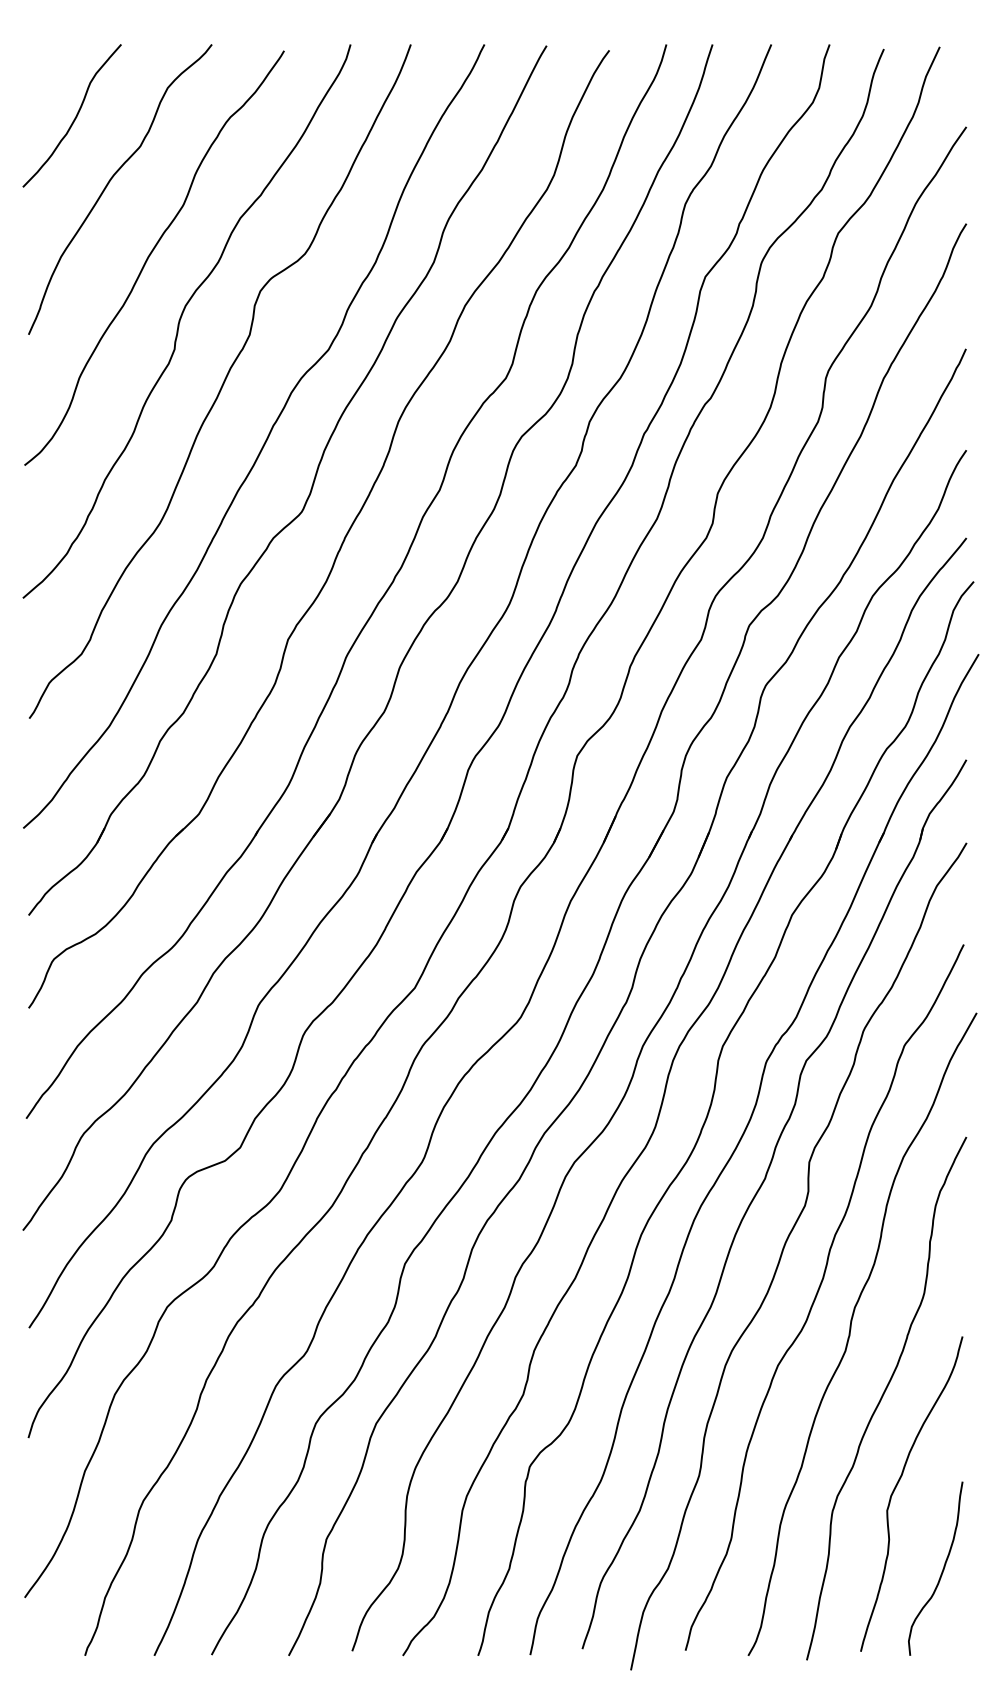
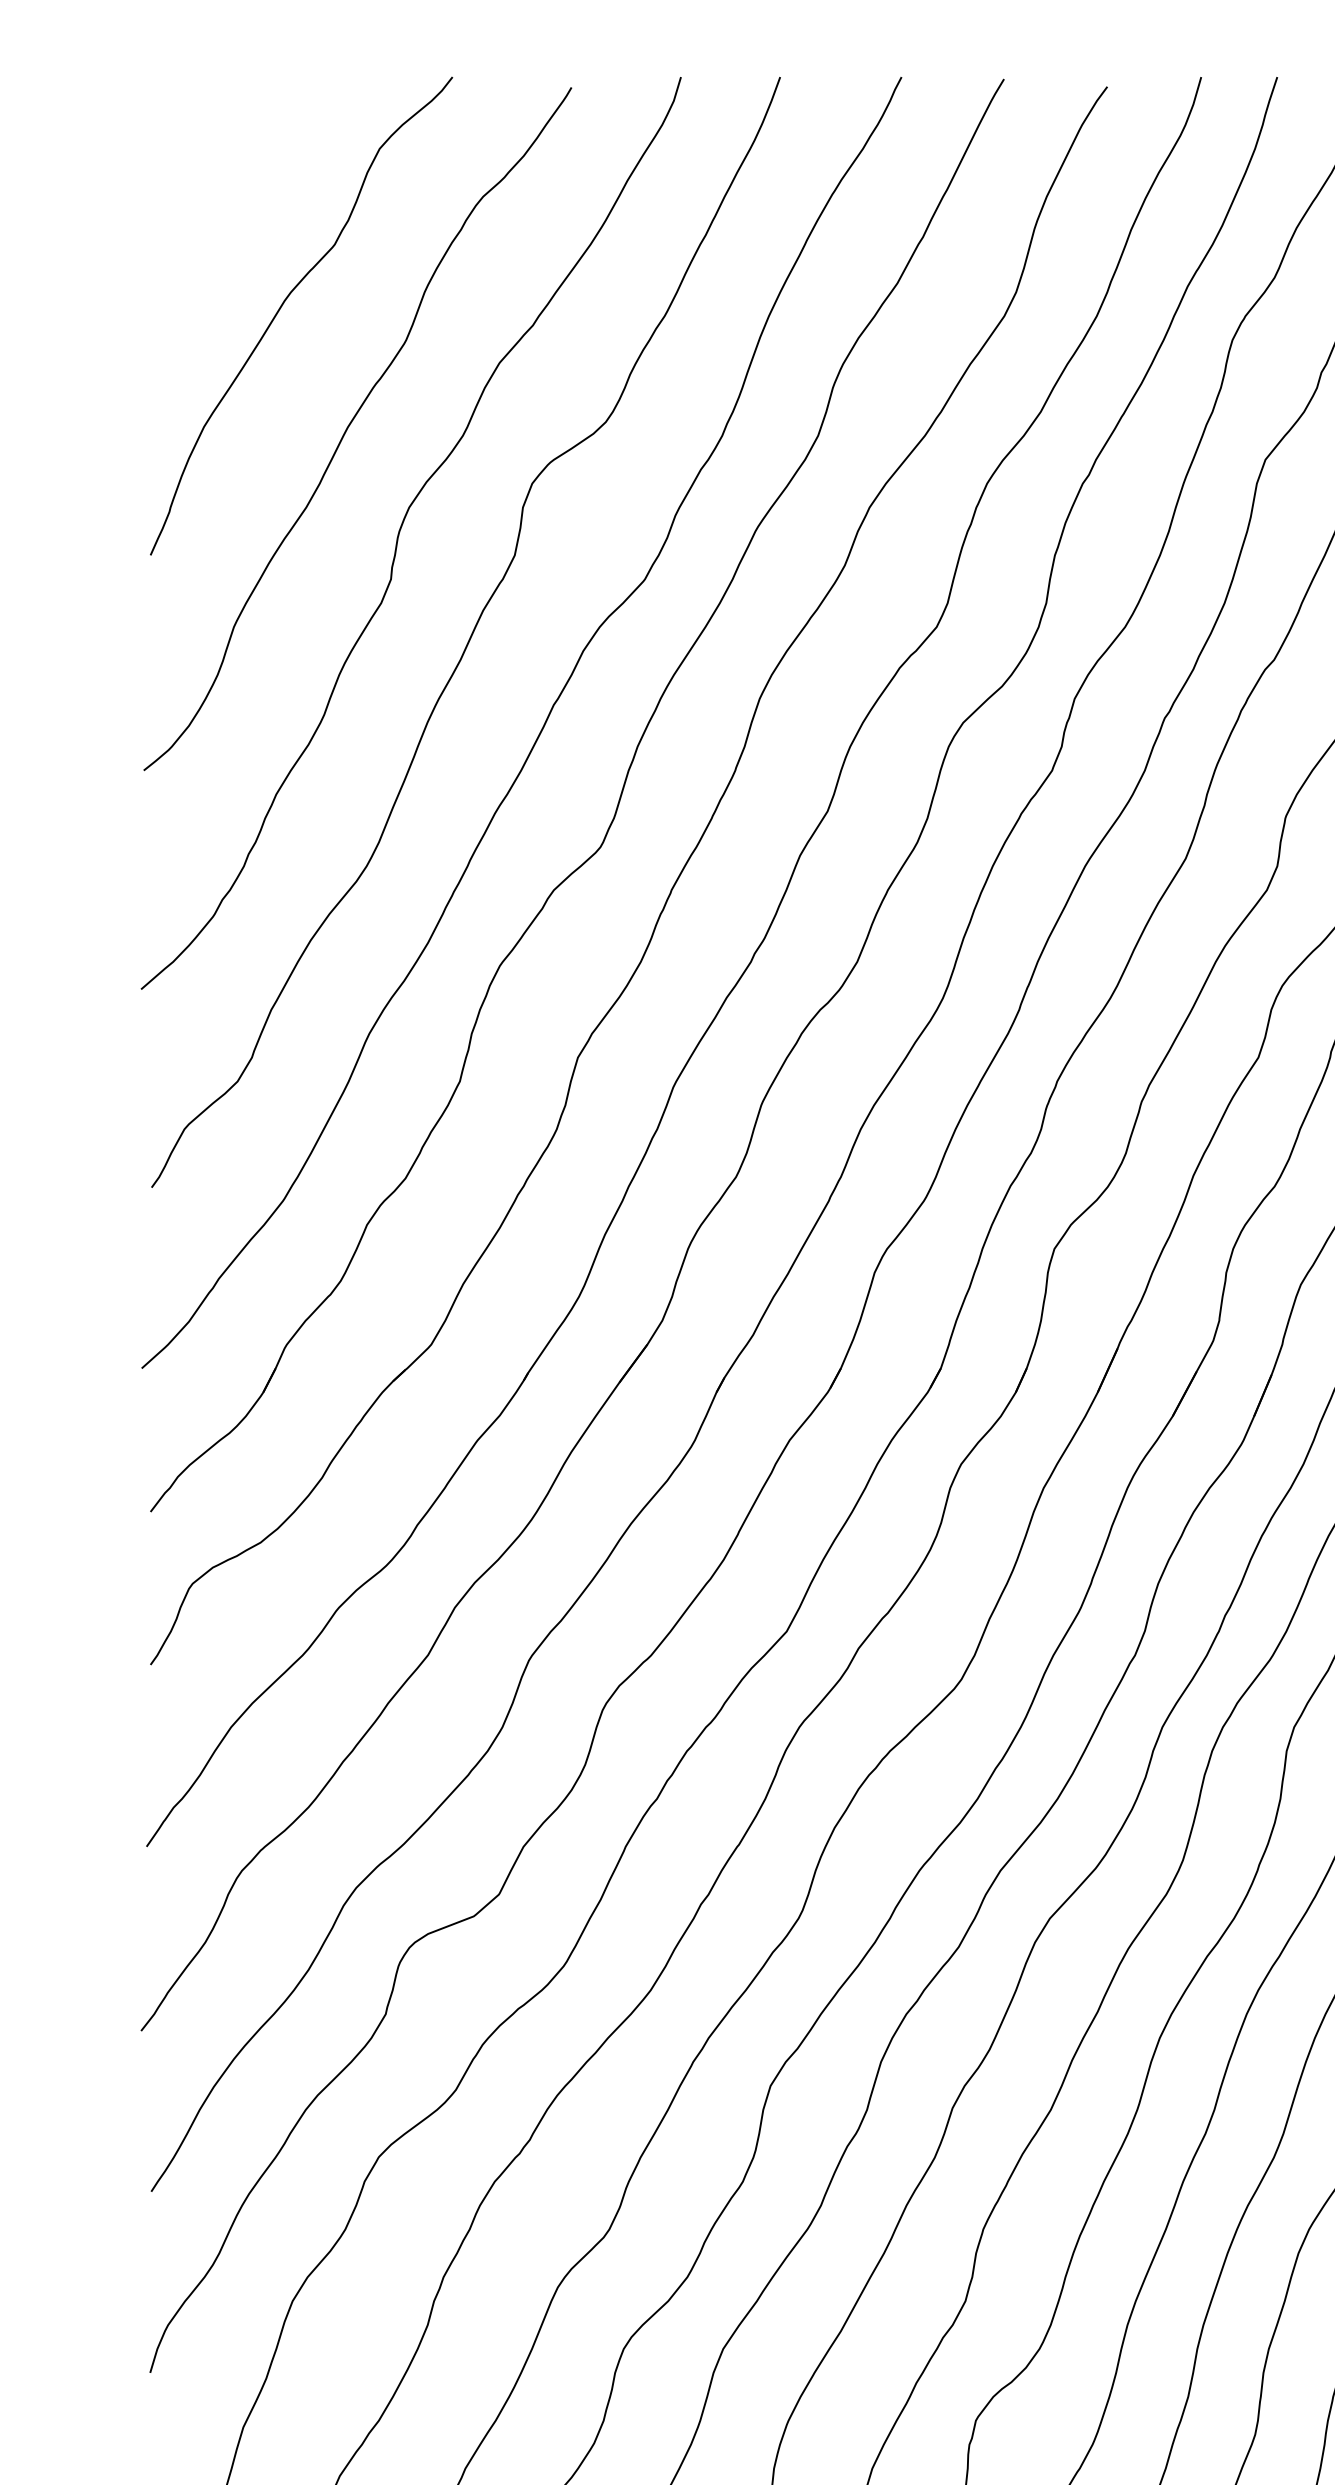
curve: (75, 116) -> (227, 195), removed

